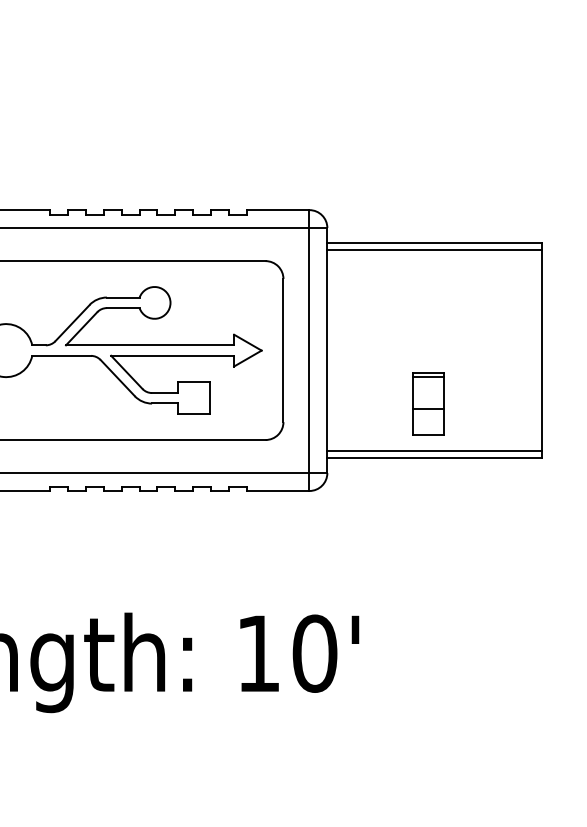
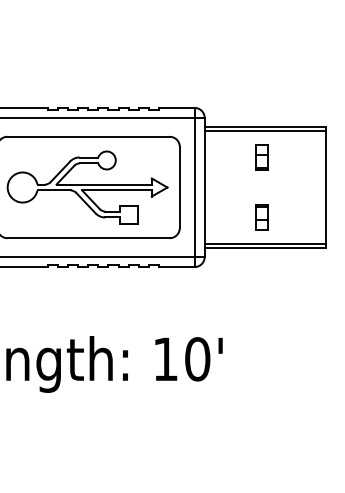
part: (427, 297) -> (261, 157), added
part: (427, 403) -> (261, 217), size x0.71

